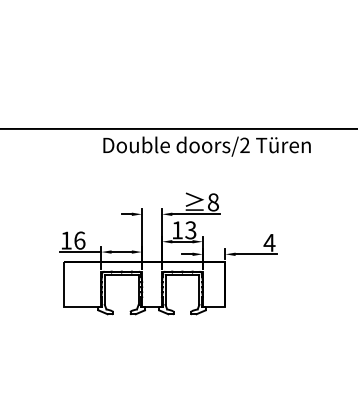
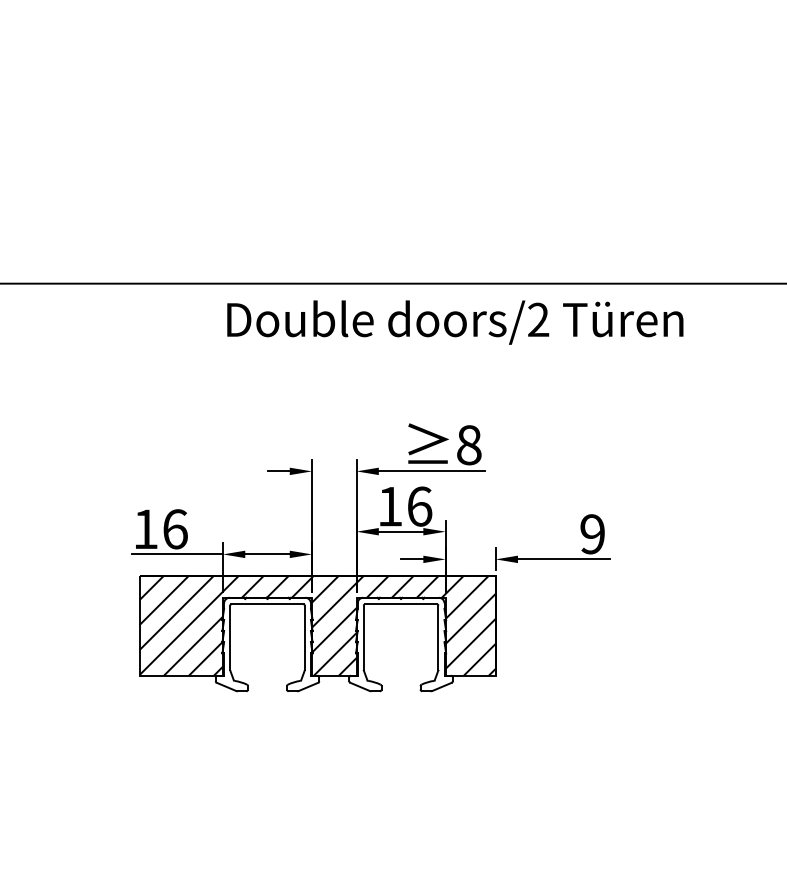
text: (190, 230) -> (418, 506), 13 -> 16
text: (269, 242) -> (592, 533), 4 -> 9
hatch: (144, 284) -> (317, 625), added

